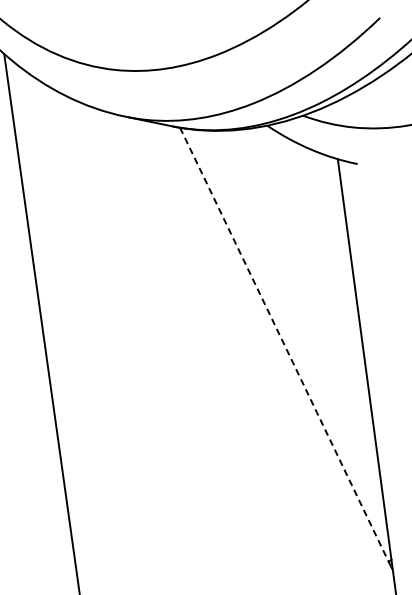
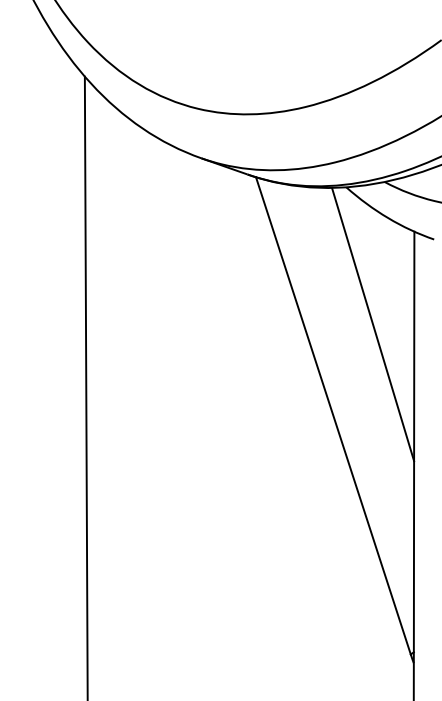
line: (310, 252) -> (373, 324), added
line: (284, 344) -> (333, 415), dashed -> solid

